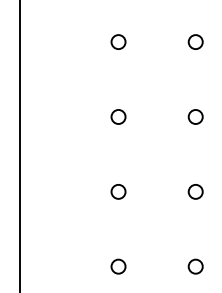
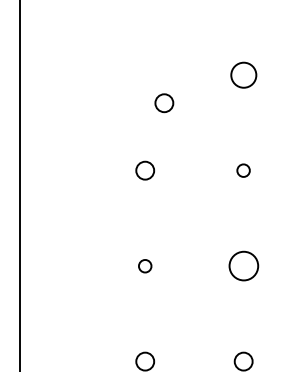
circle: (118, 41) -> (164, 102), moved
circle: (195, 41) -> (243, 74), size x1.4
circle: (195, 116) -> (243, 170), size x0.7
circle: (118, 191) -> (145, 265), size x0.7
circle: (195, 191) -> (243, 265), size x1.6

